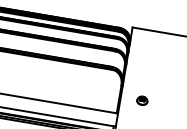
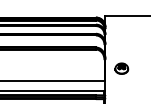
part: (141, 100) -> (121, 68), size x1.67

